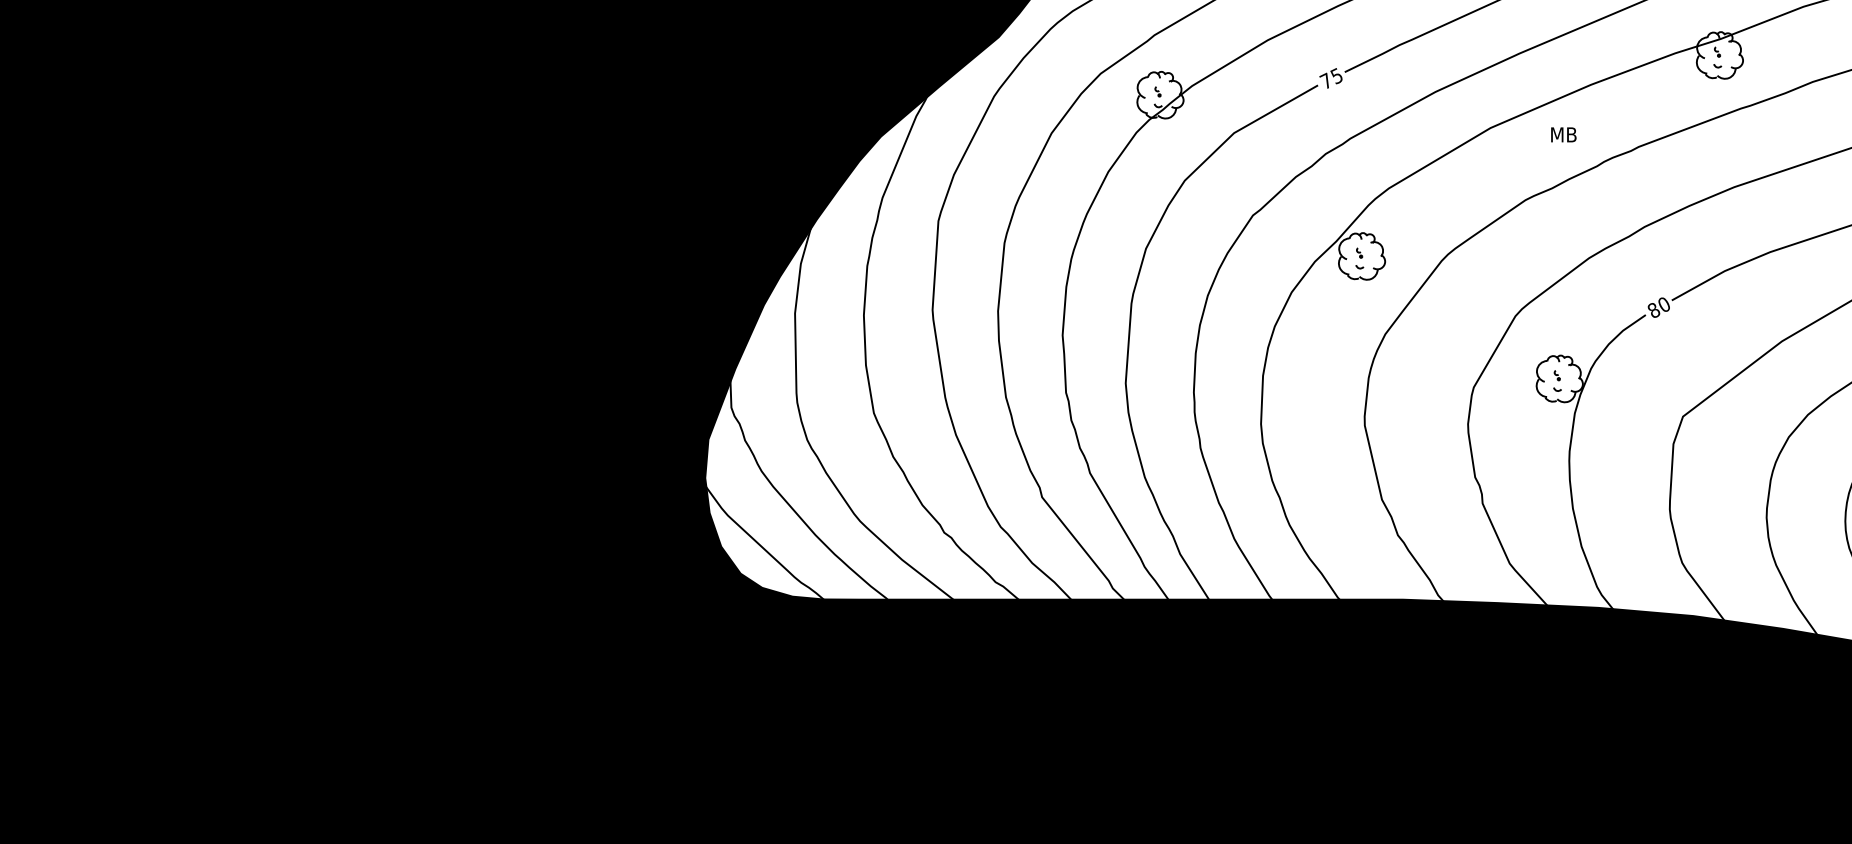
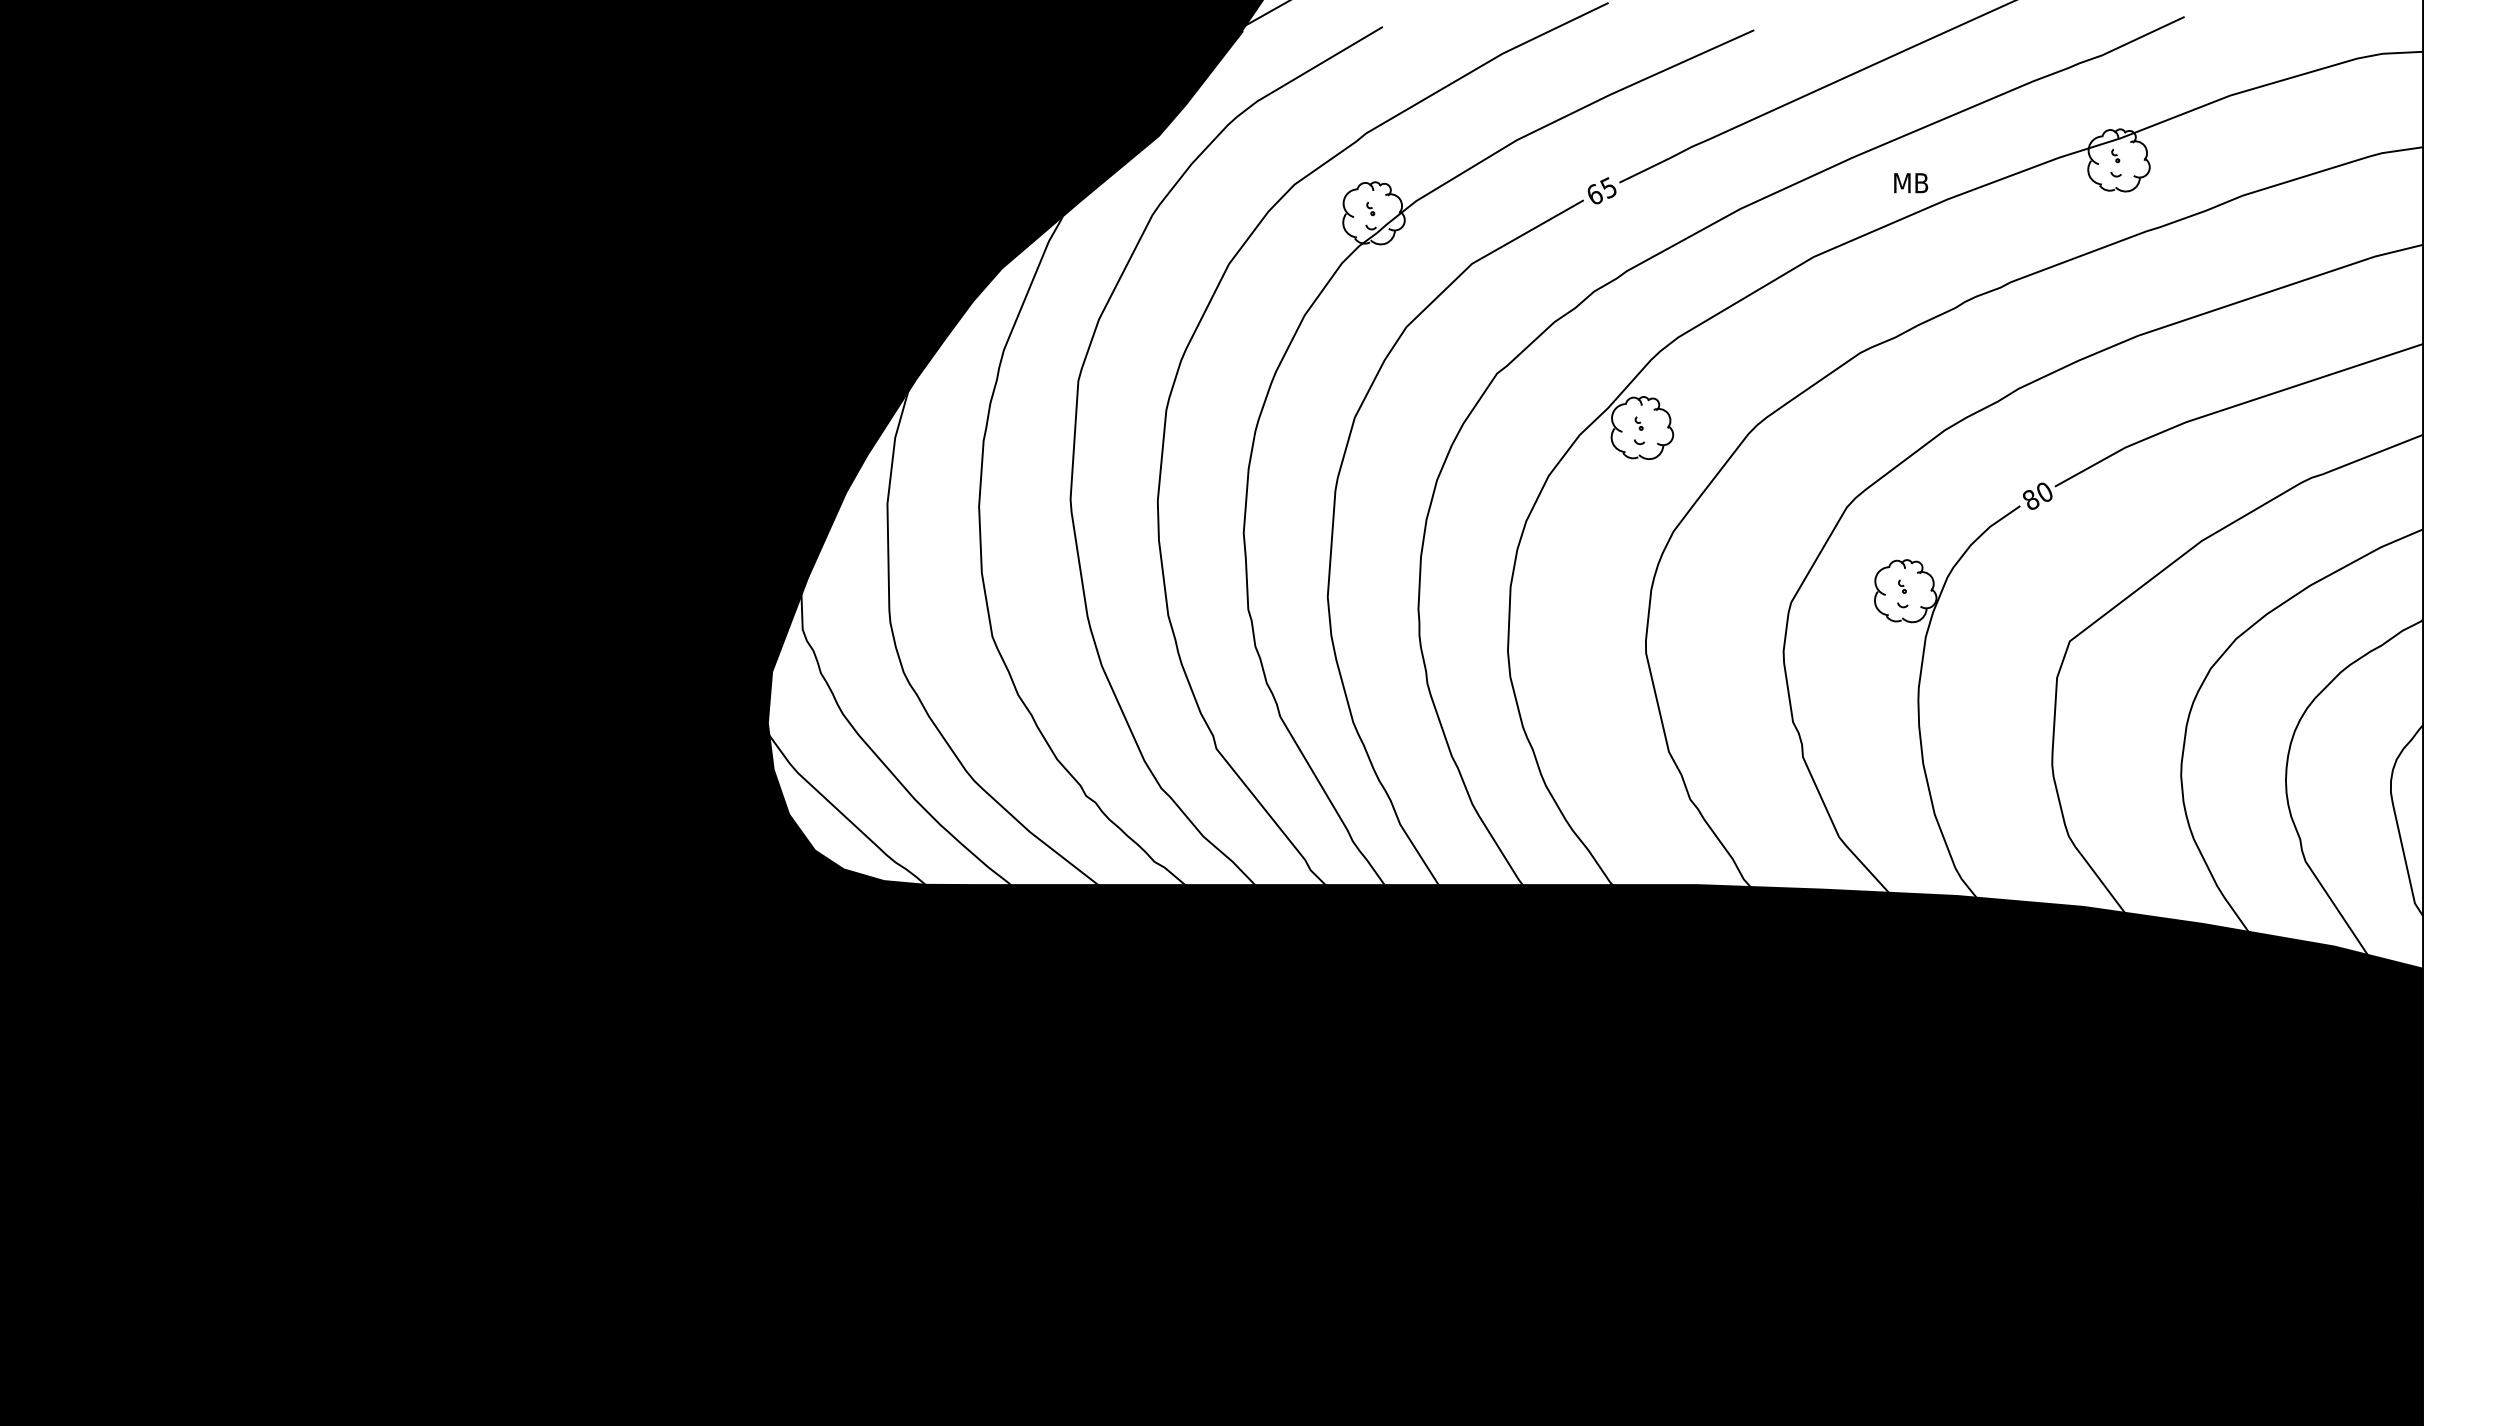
text: (1325, 80) -> (1593, 193), 75 -> 65
text: (1564, 135) -> (1911, 183), moved

